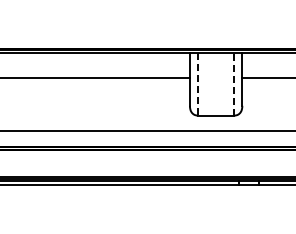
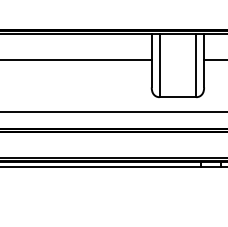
line: (234, 83) -> (196, 65), dashed -> solid
line: (197, 84) -> (159, 66), dashed -> solid

